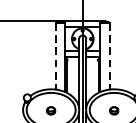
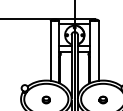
line: (55, 55) -> (50, 50), dashed -> solid
line: (109, 55) -> (98, 50), dashed -> solid

